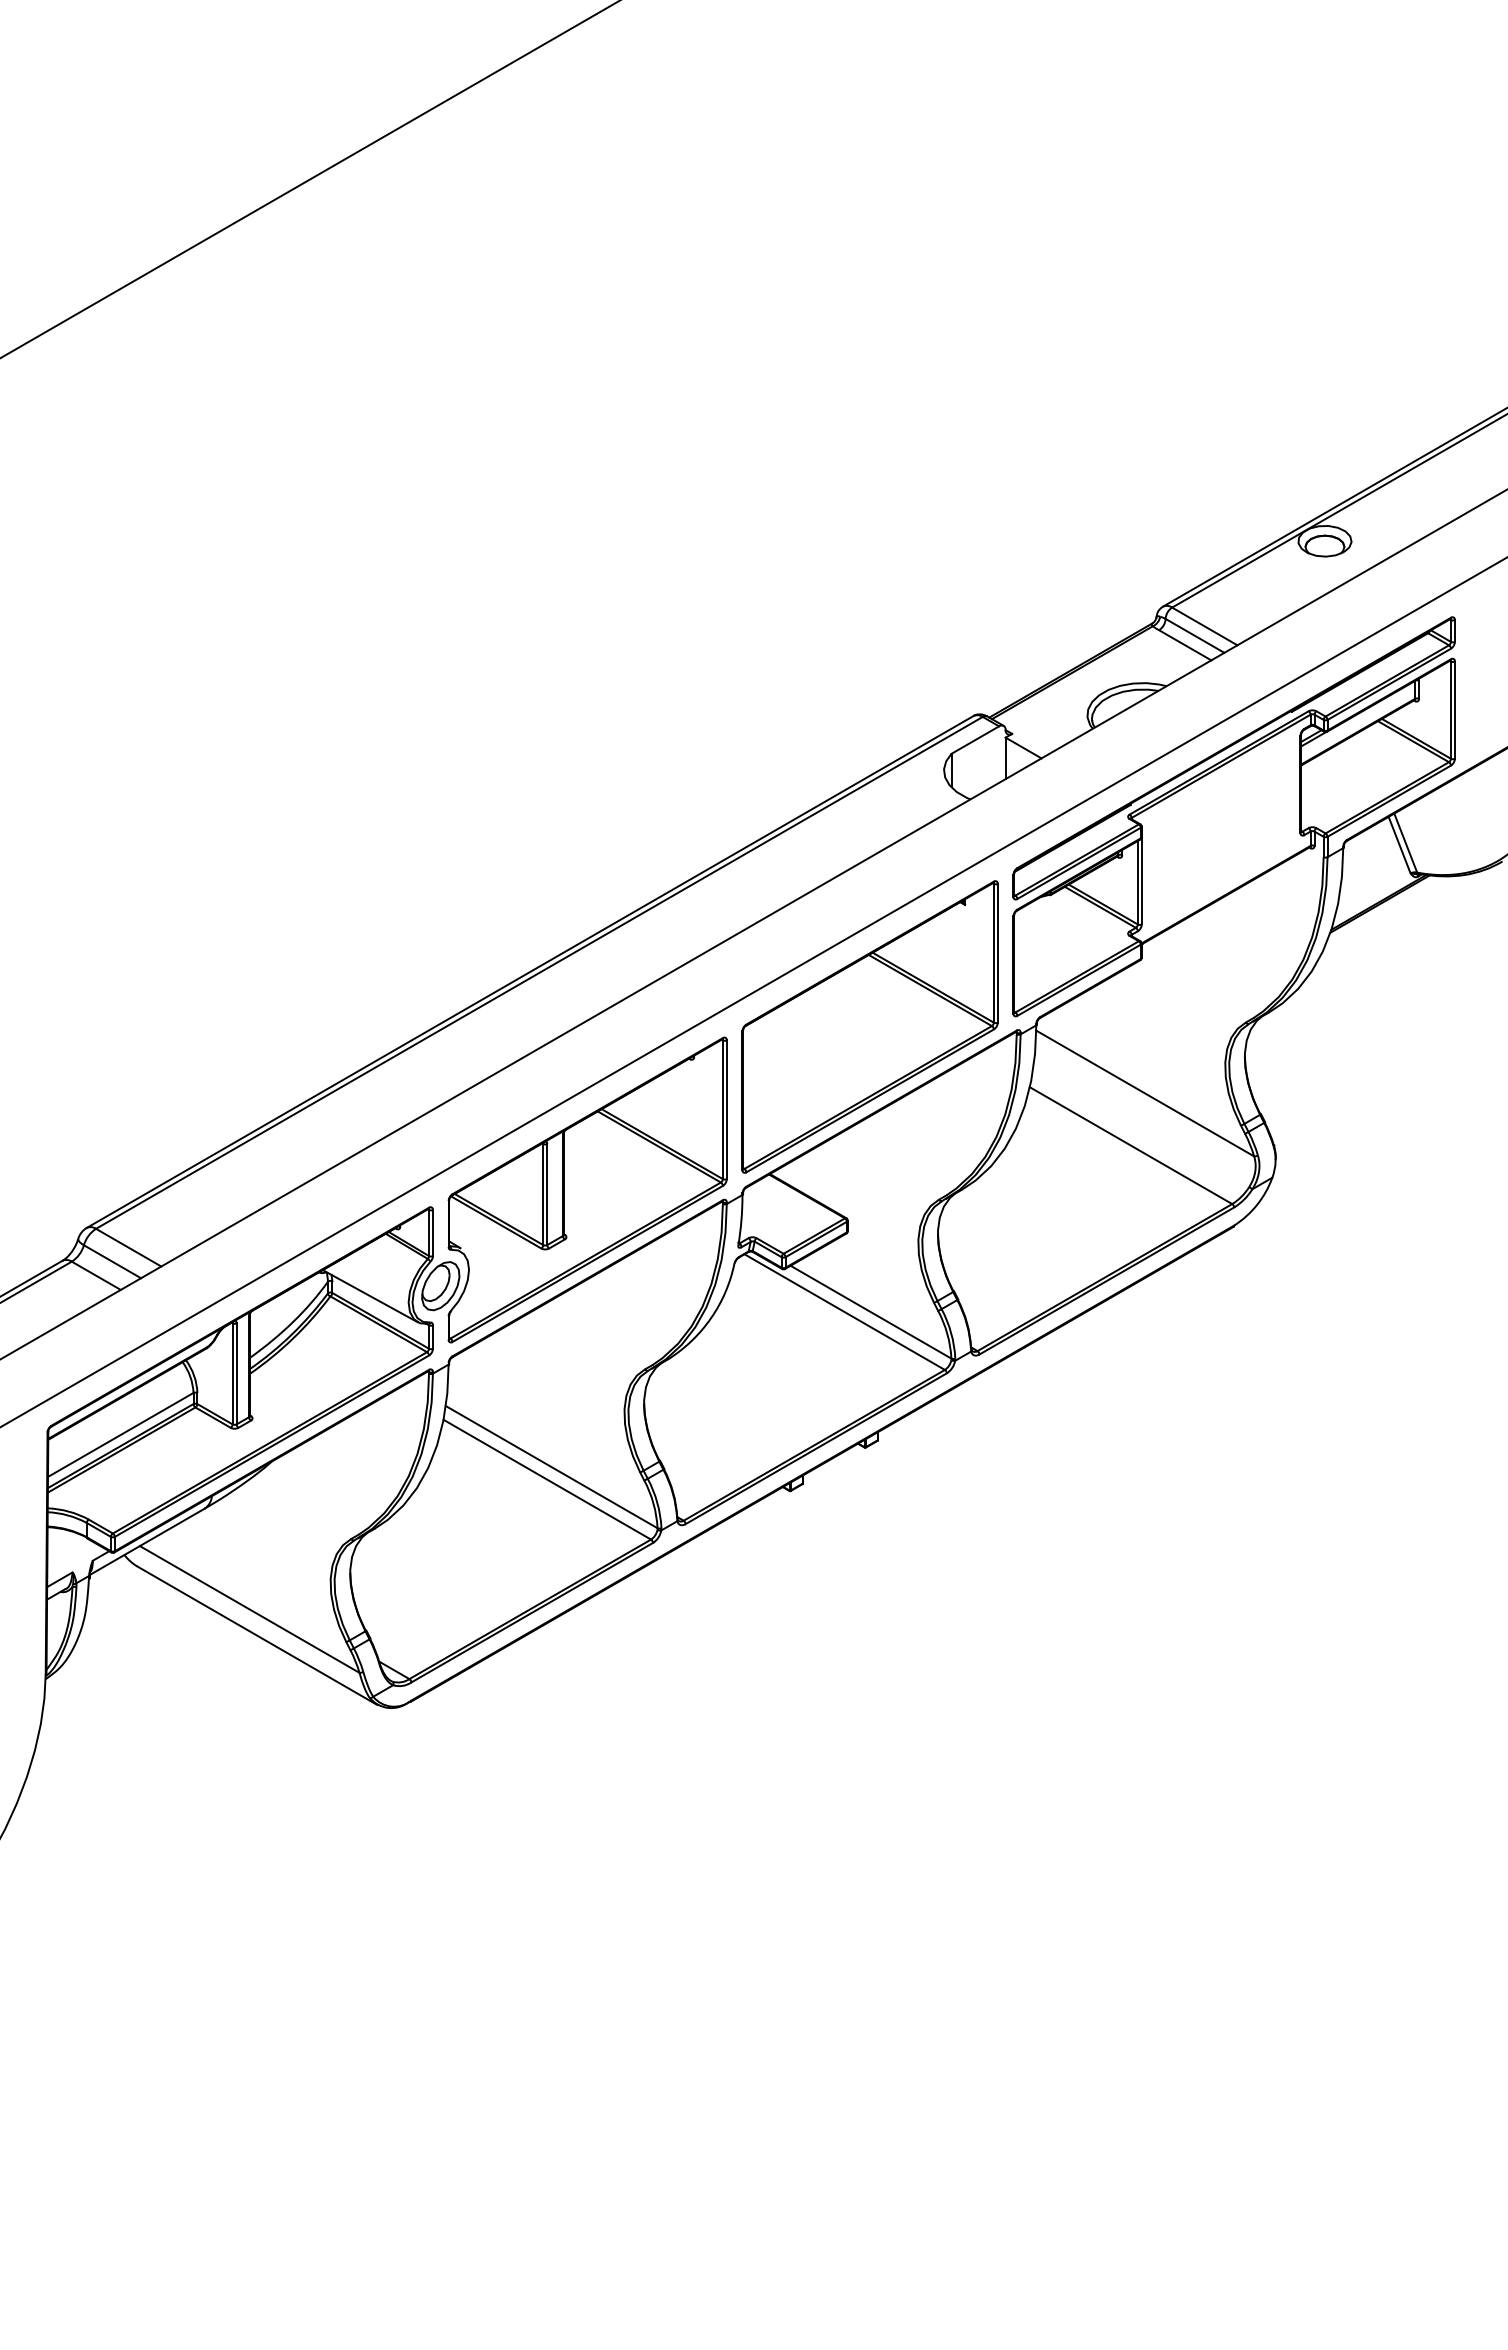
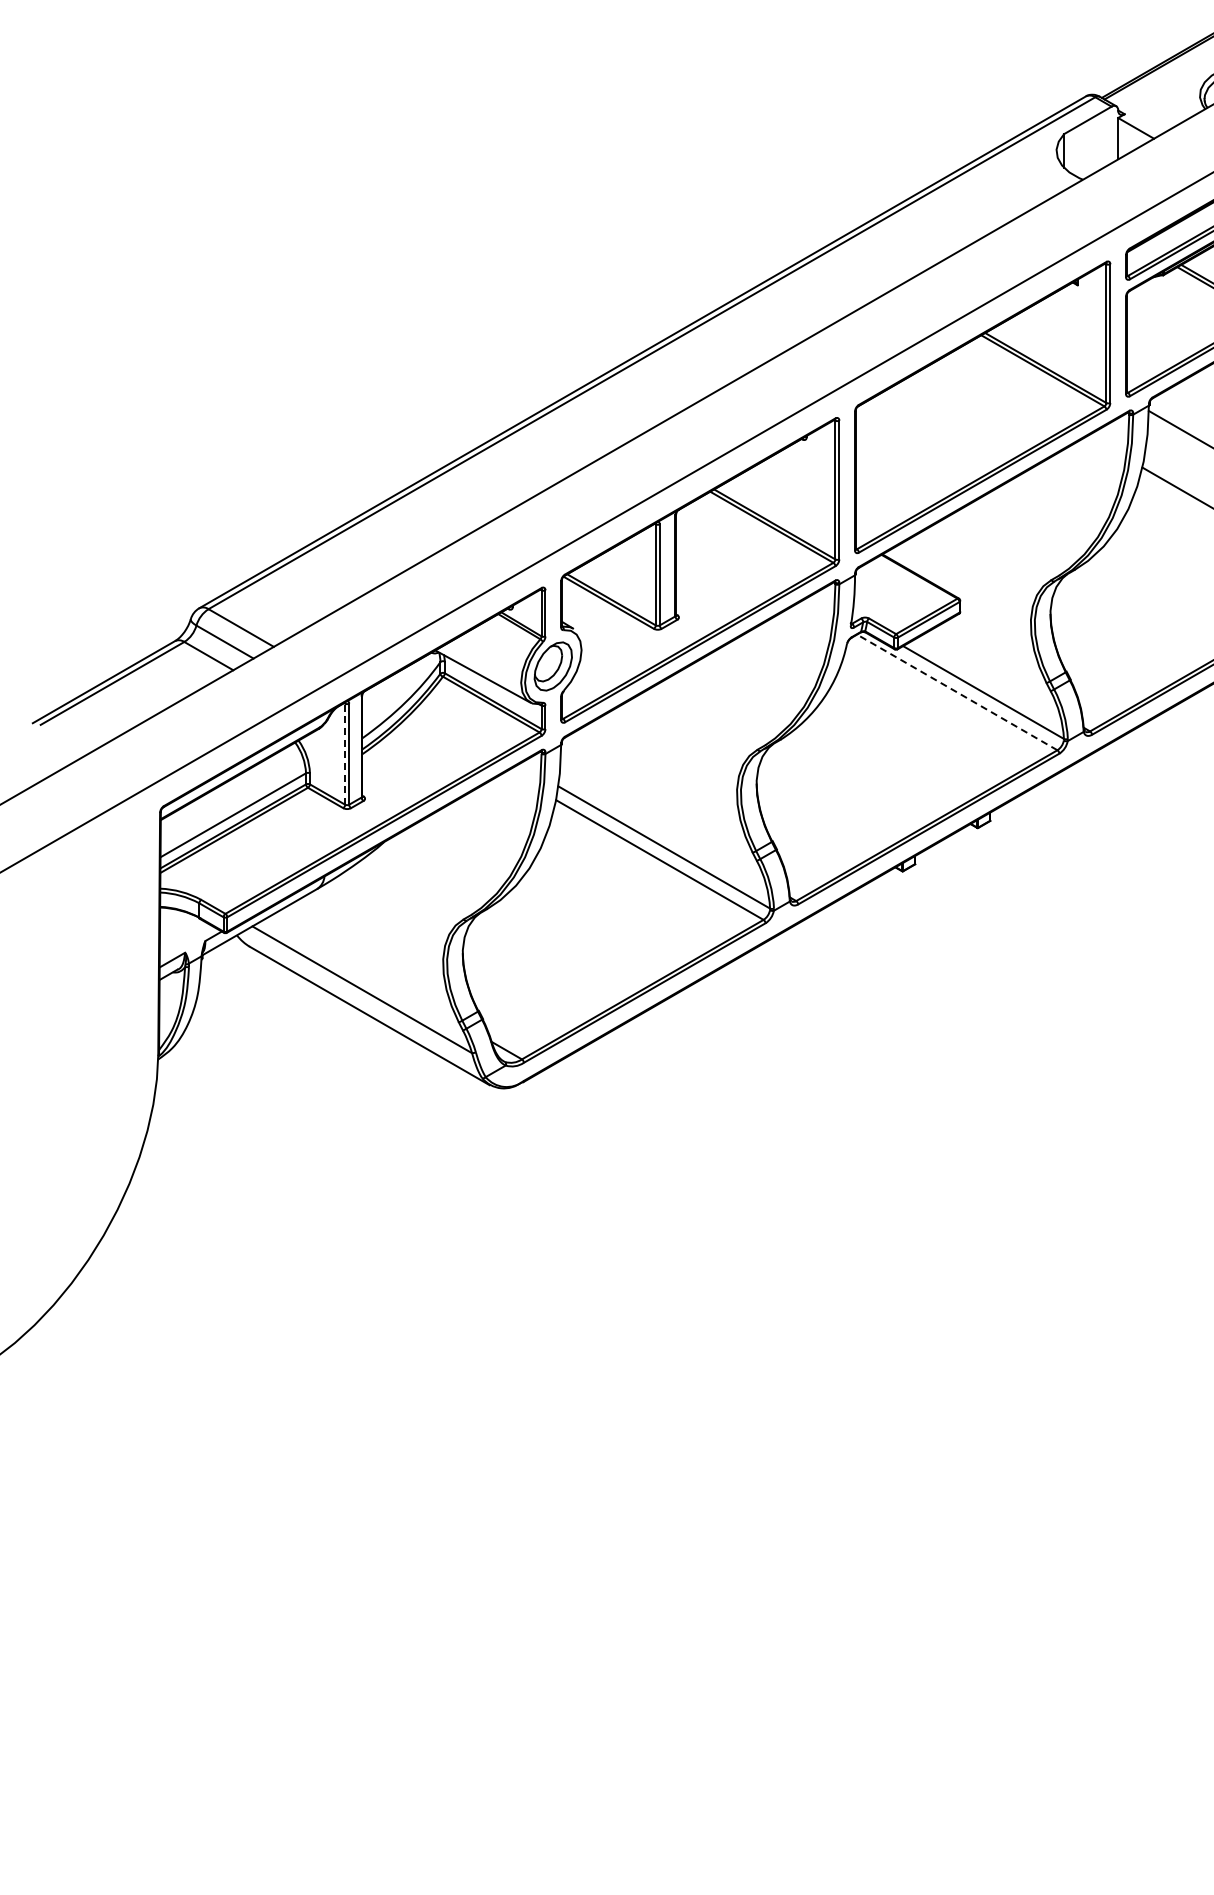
line: (844, 1312) -> (957, 692), solid -> dashed
line: (232, 1373) -> (345, 753), solid -> dashed

